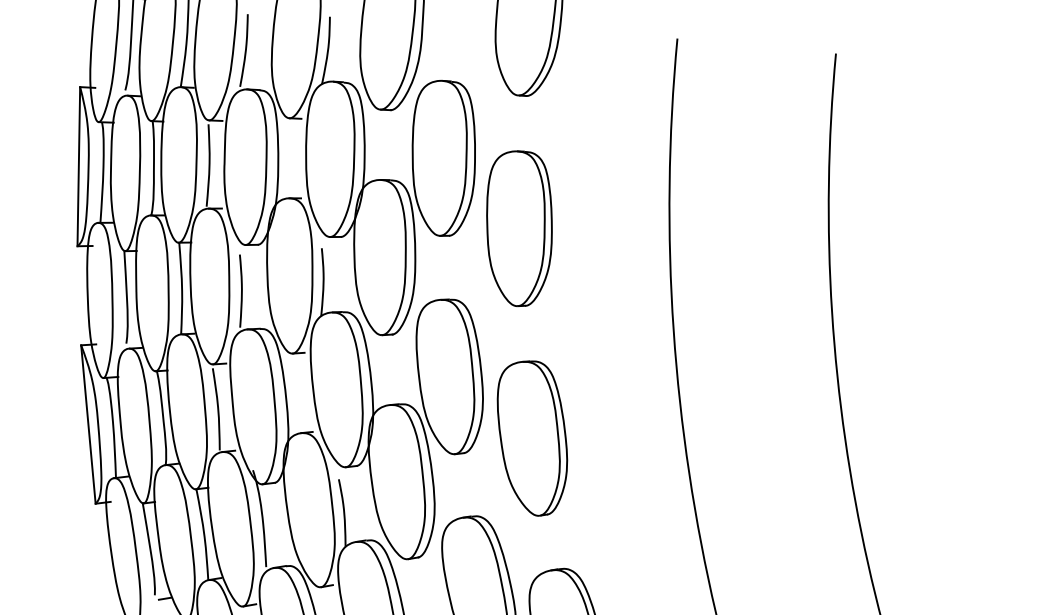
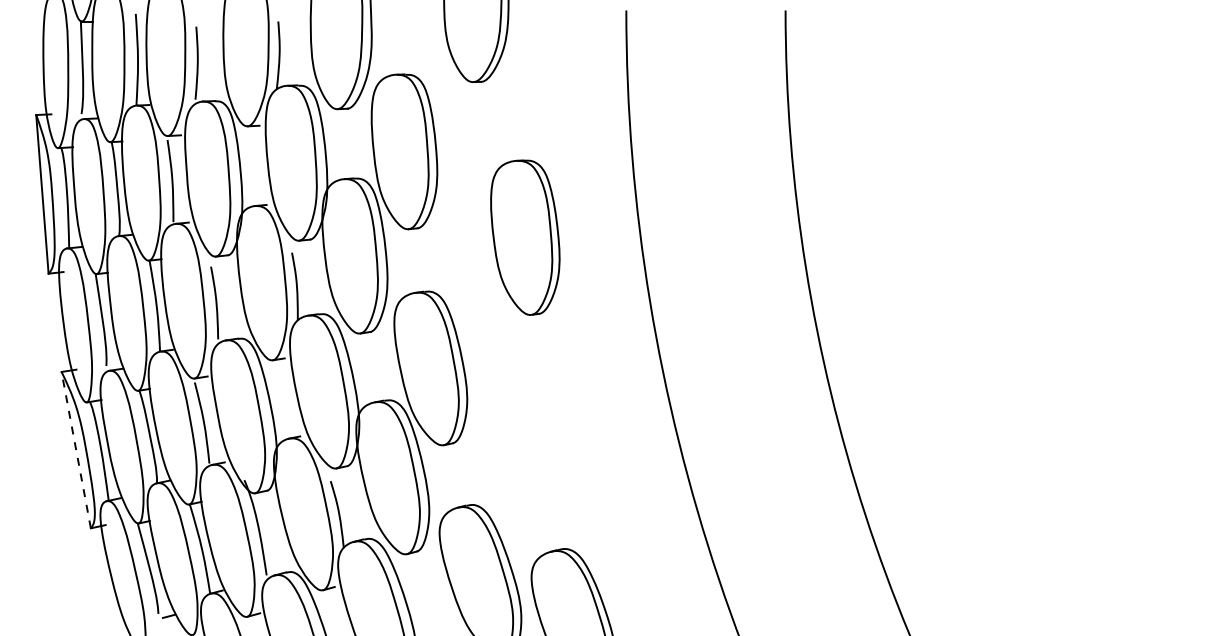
part: (519, 228) -> (525, 237), moved
line: (88, 424) -> (76, 450), solid -> dashed
part: (531, 437) -> (518, 421), removed

